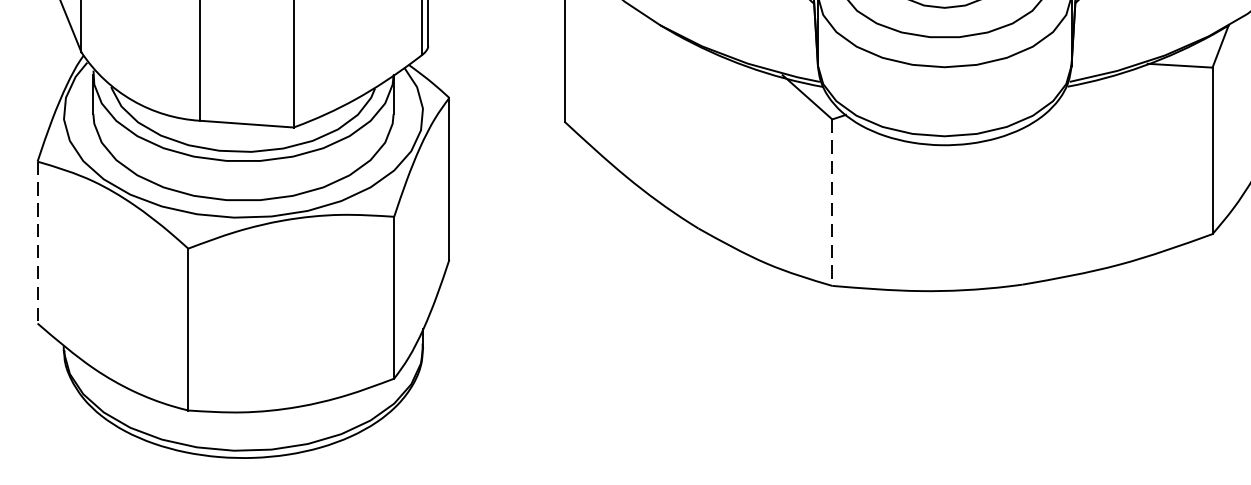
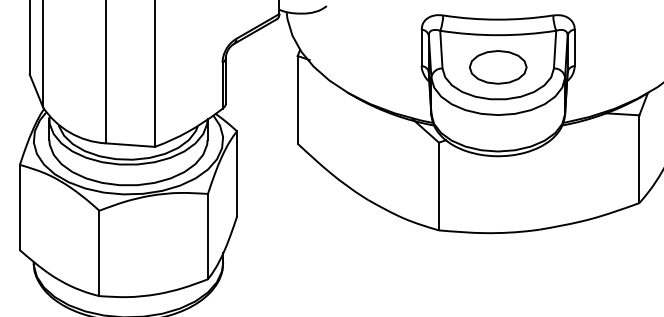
line: (831, 202) -> (438, 186), dashed -> solid
line: (36, 242) -> (19, 207), dashed -> solid

